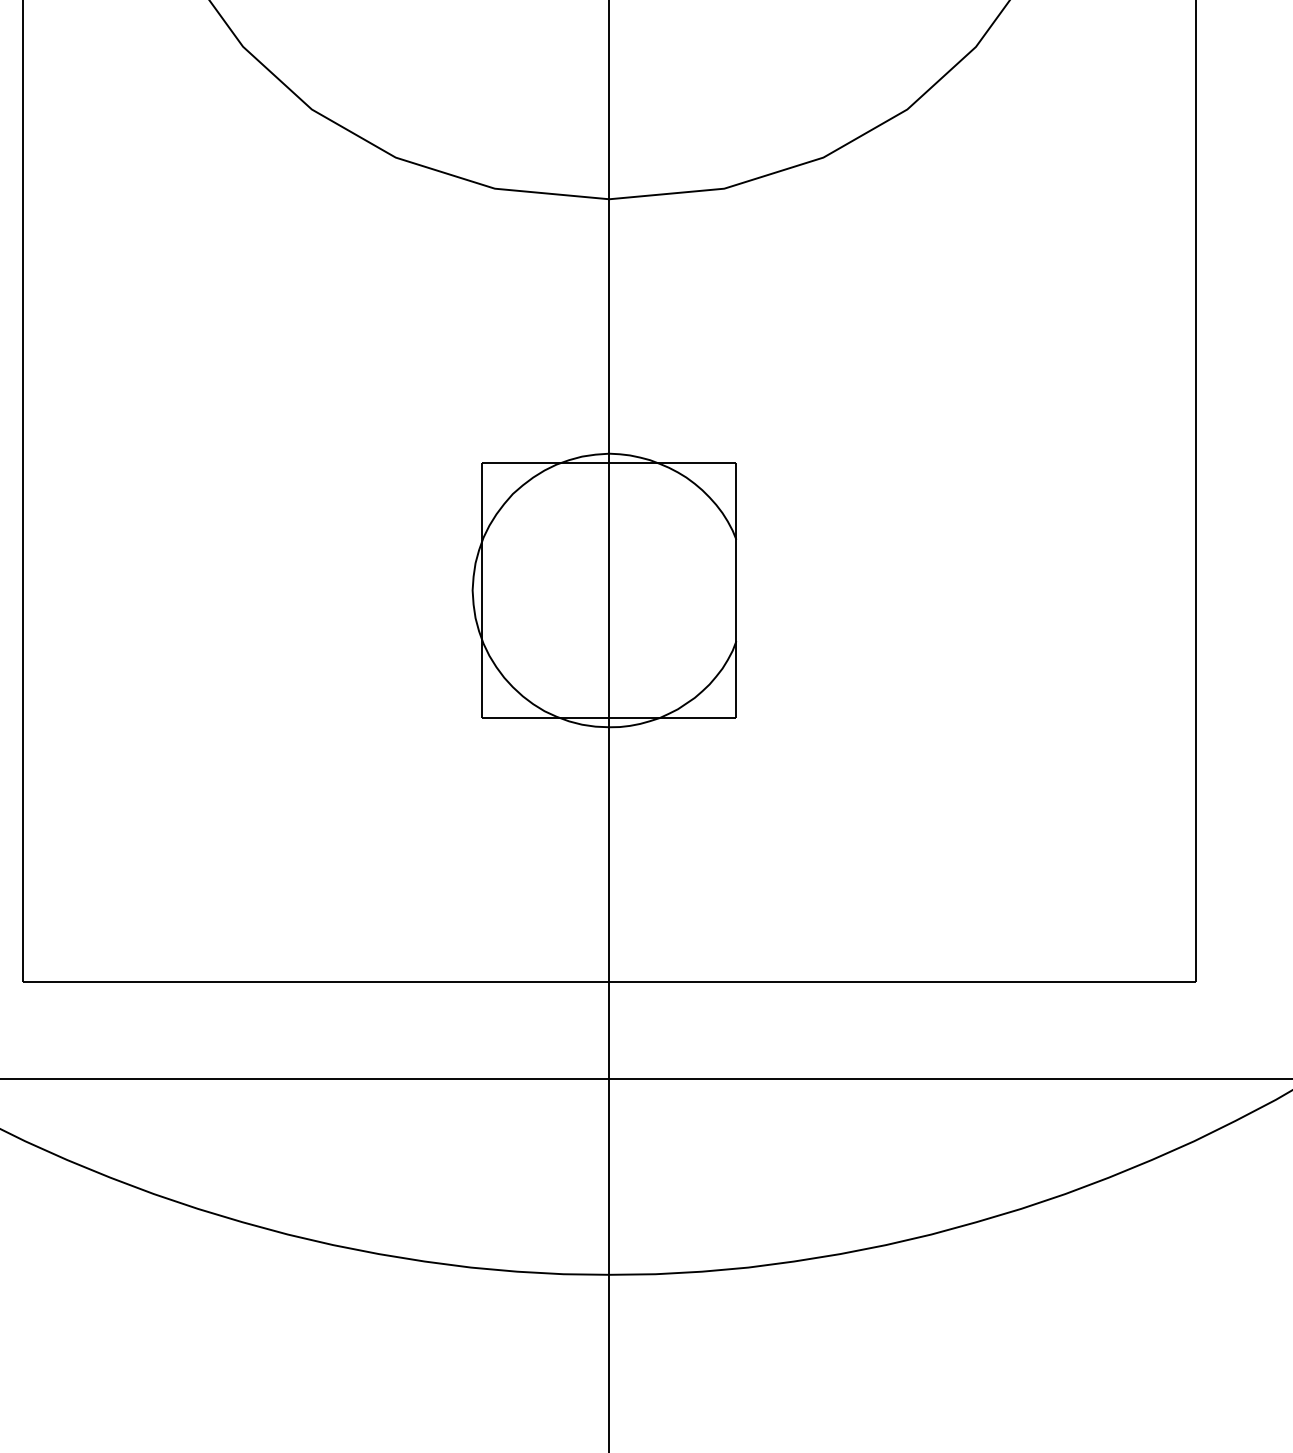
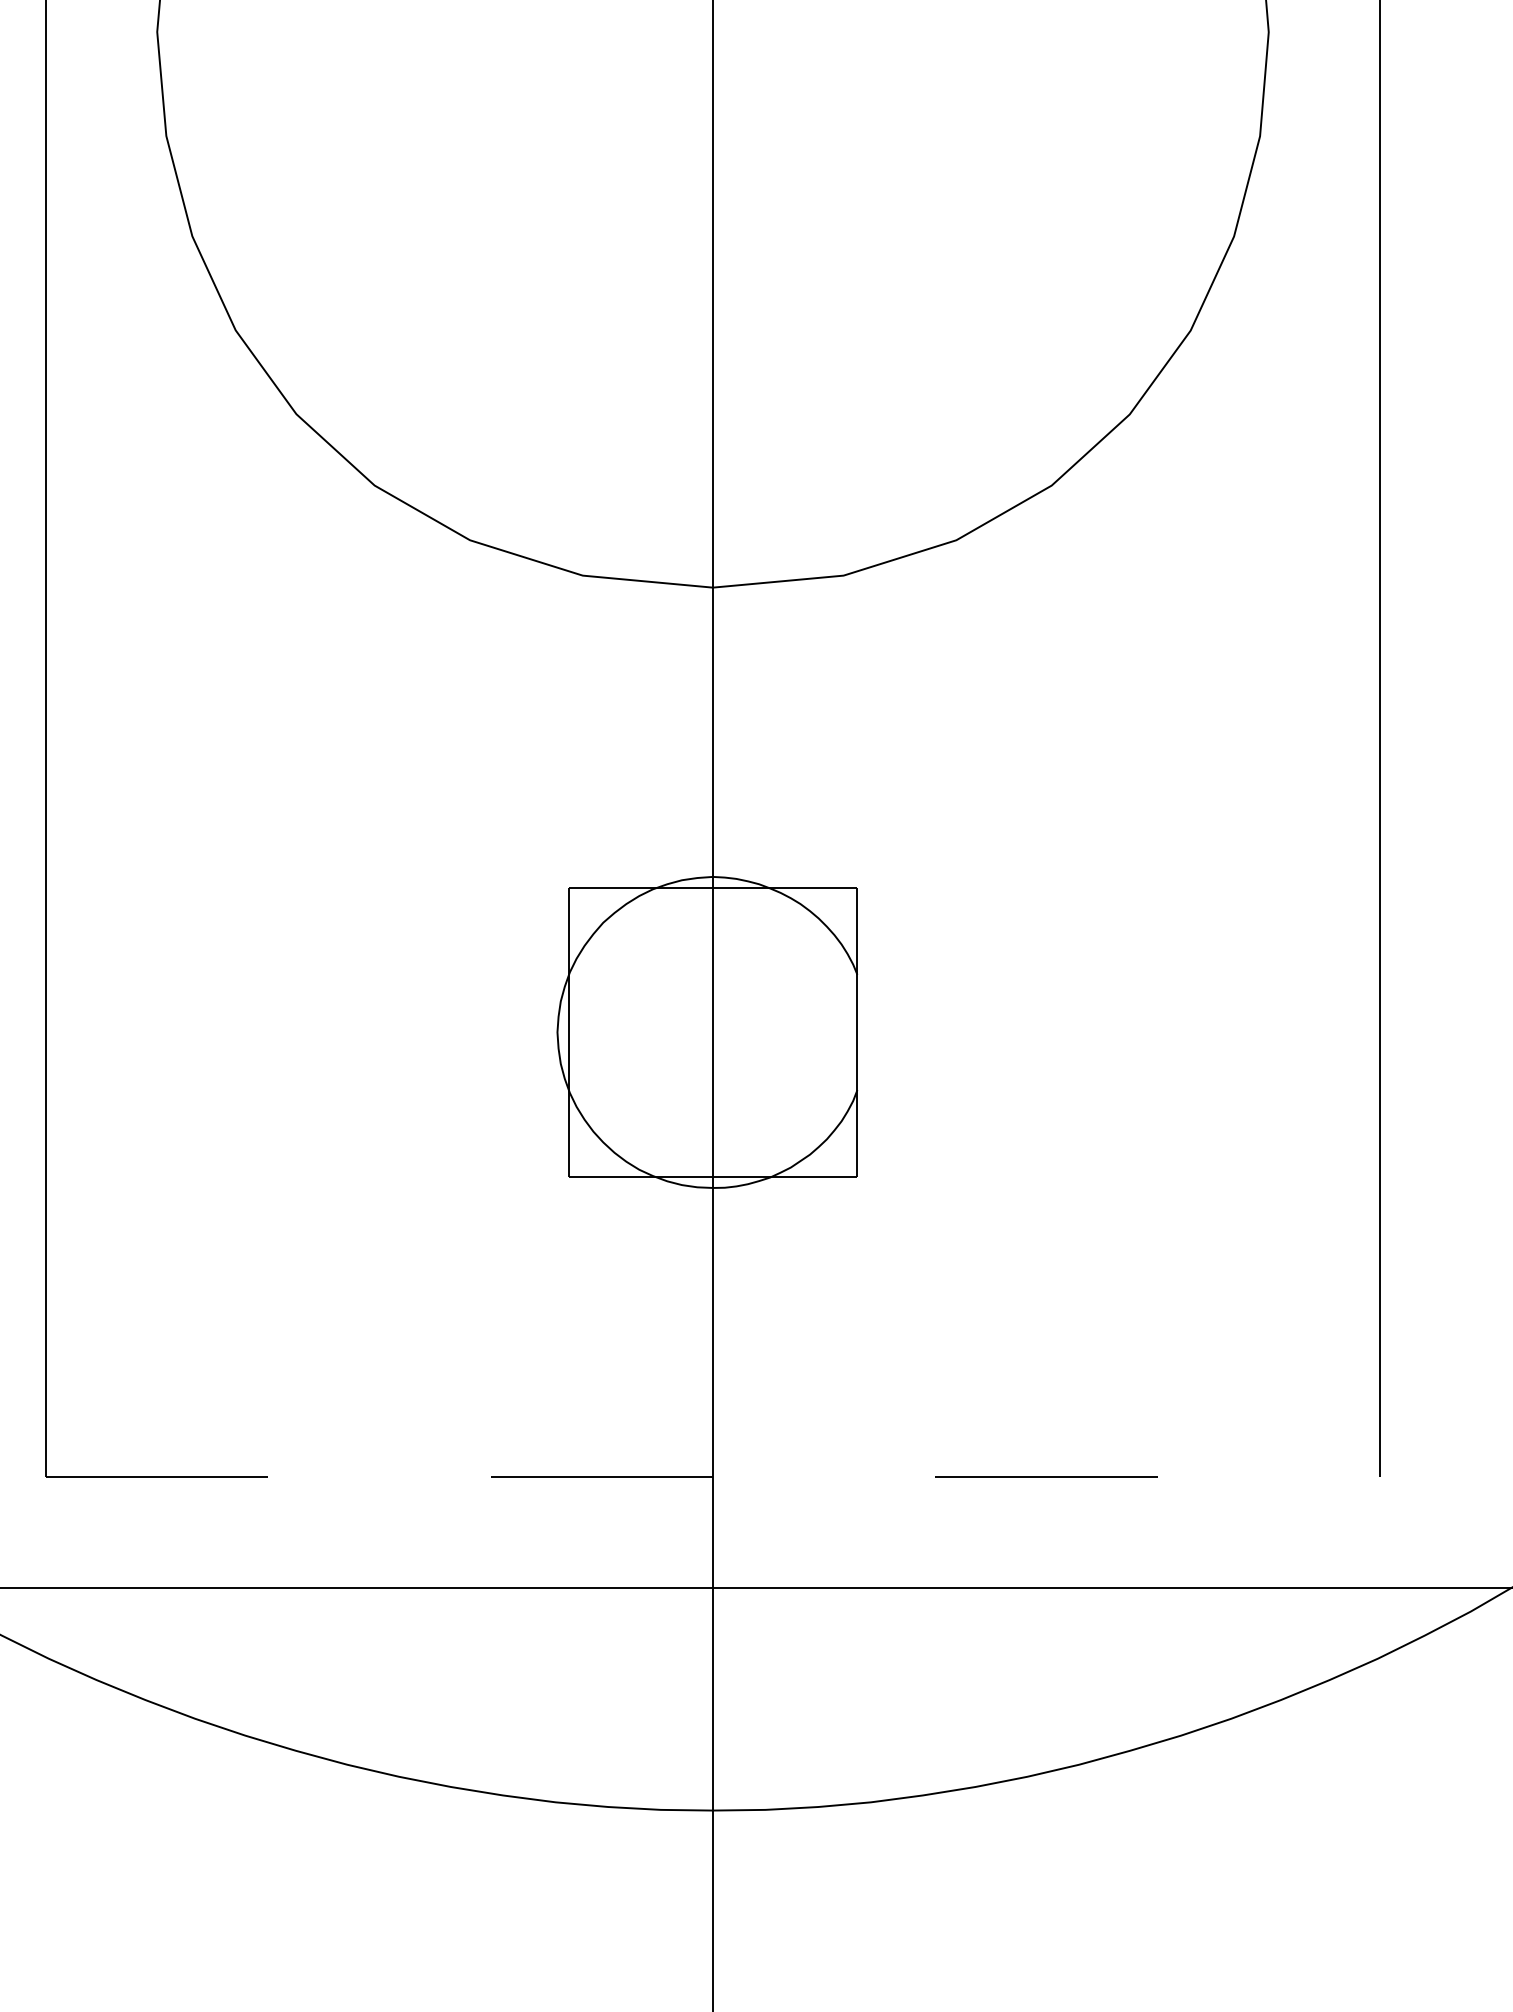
line: (609, 981) -> (713, 1477), solid -> dashed

